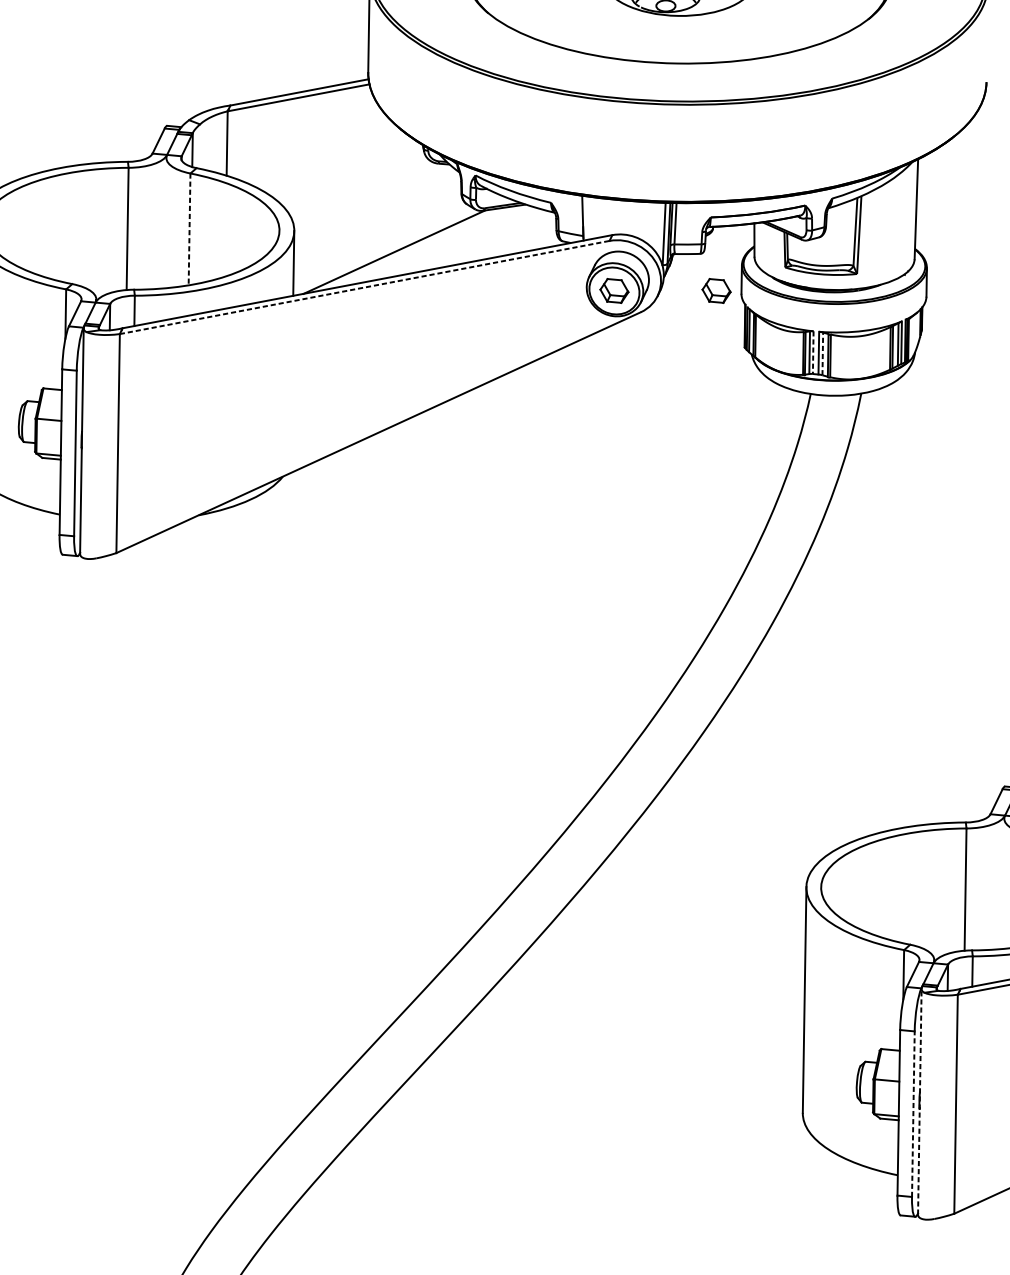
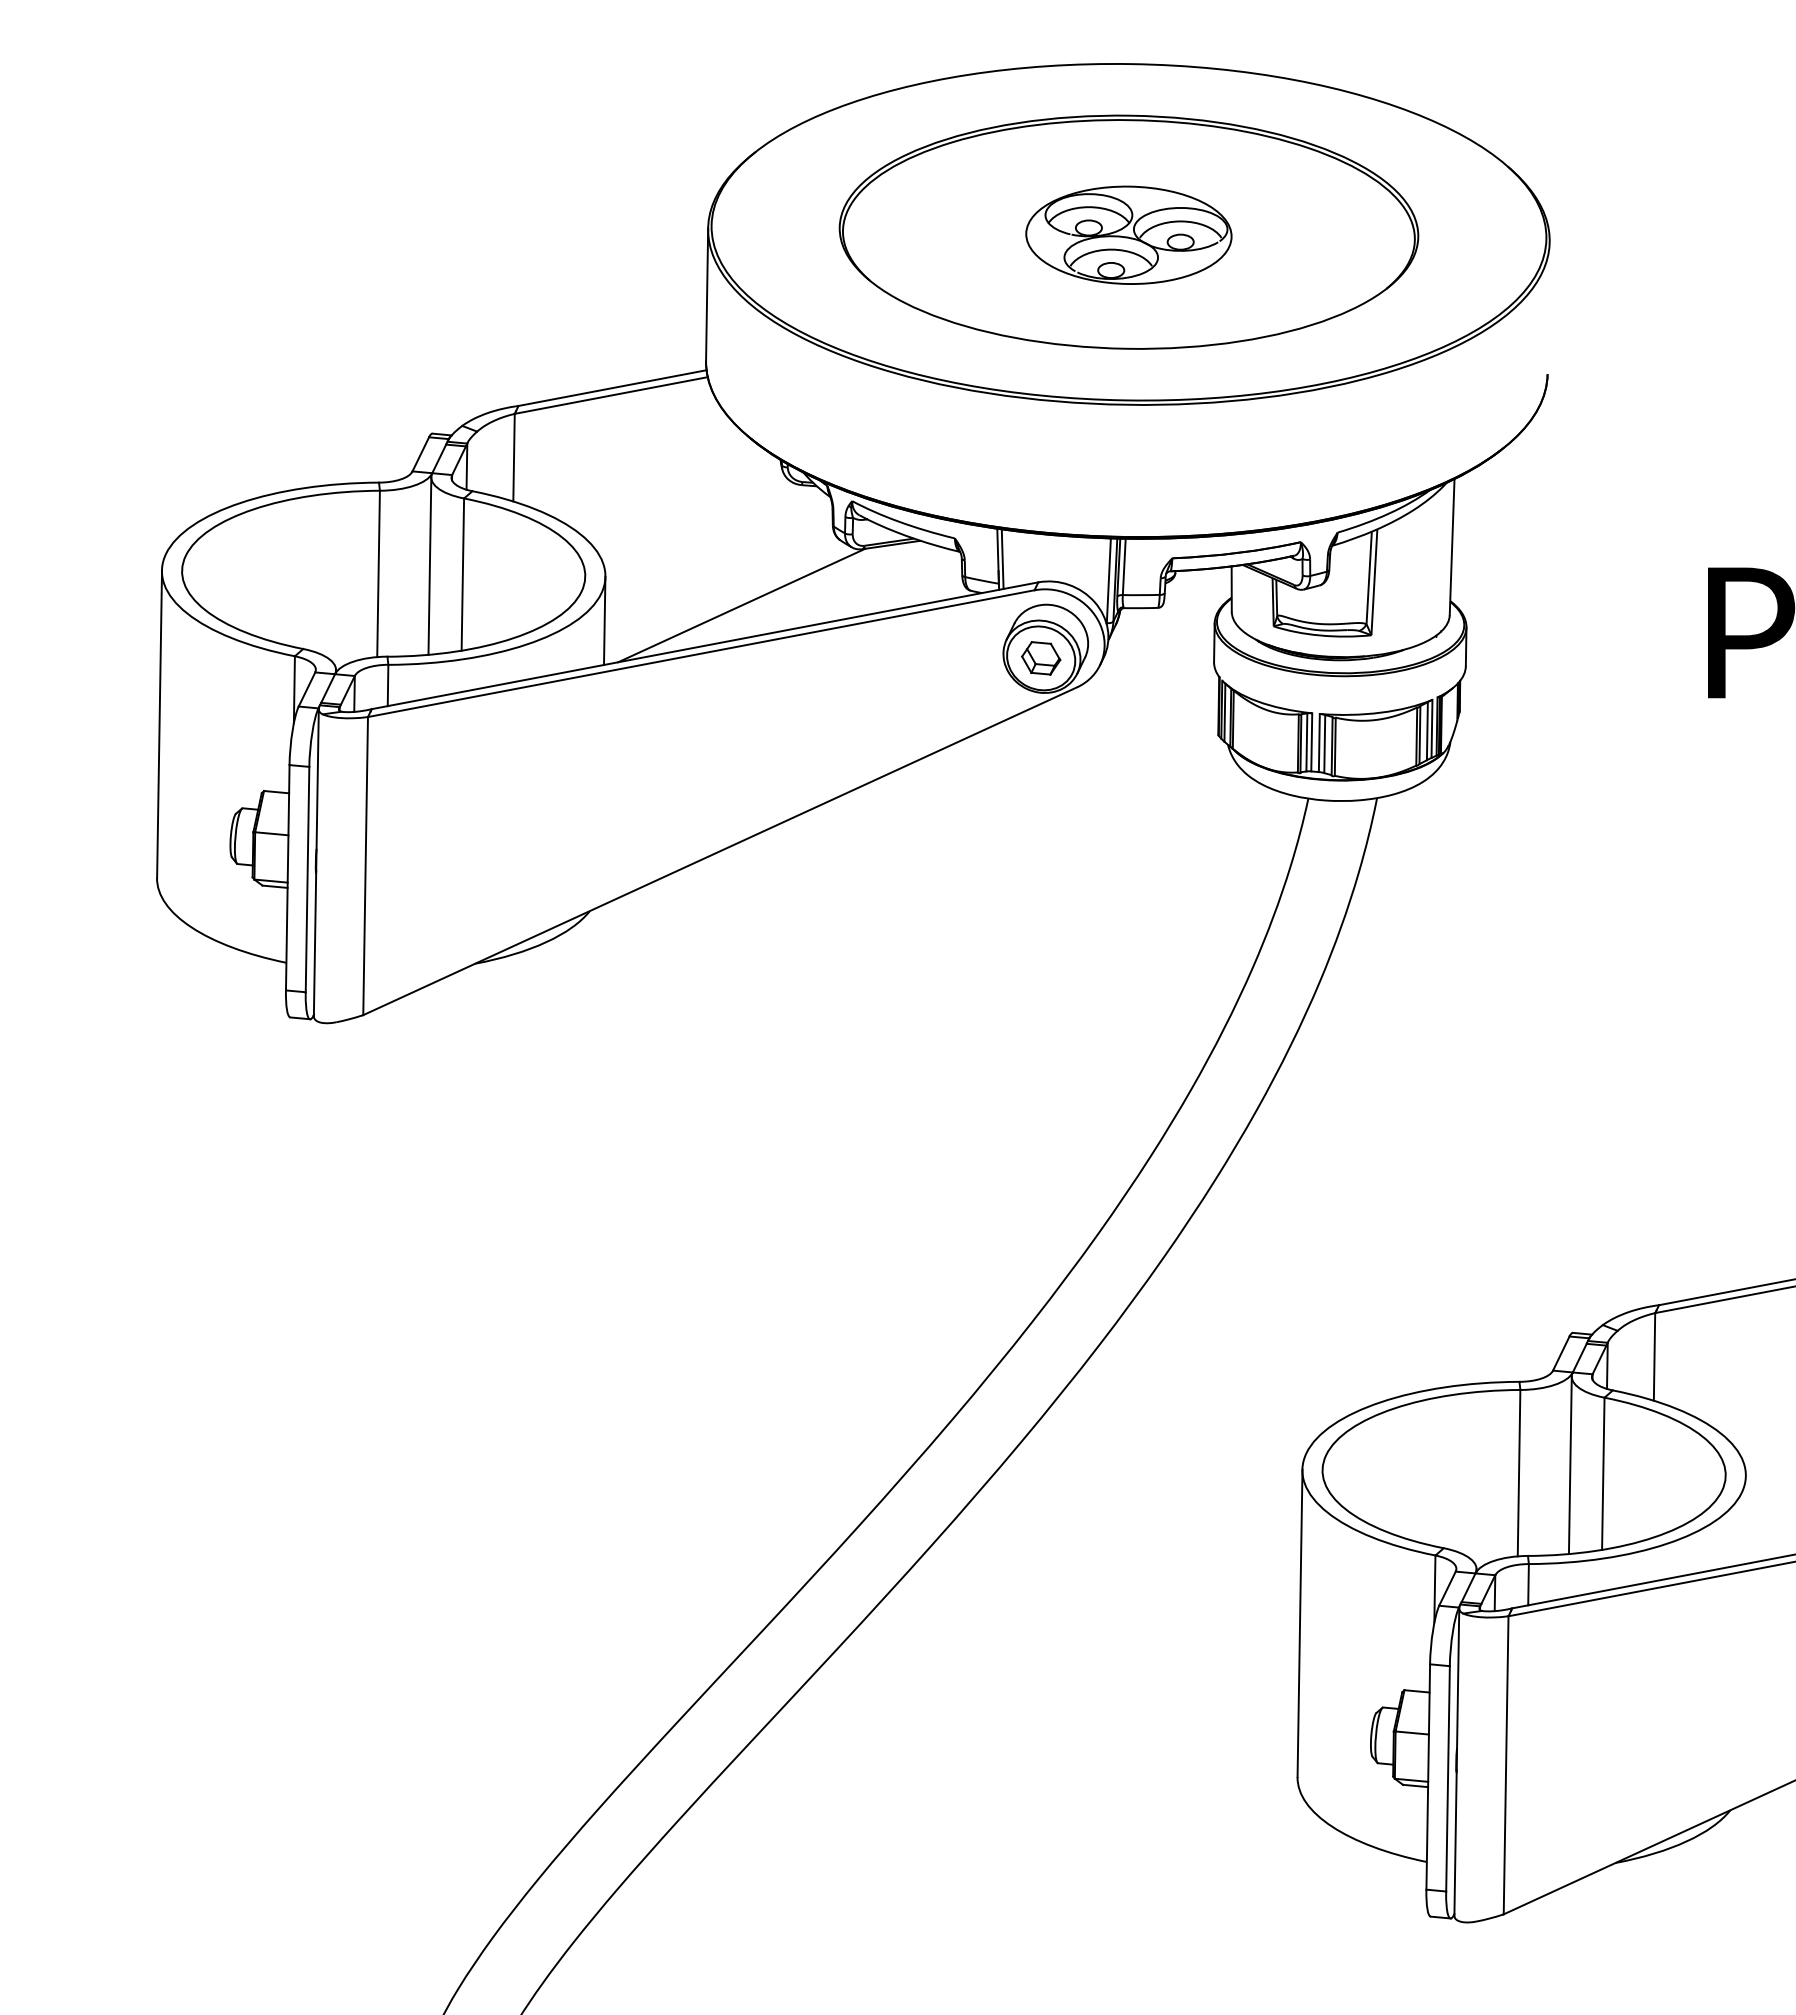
line: (586, 218) -> (1002, 559), added
line: (165, 222) -> (429, 565), added
line: (189, 230) -> (462, 575), dashed -> solid
line: (364, 287) -> (701, 653), dashed -> solid
part: (716, 291) -> (1180, 658), removed
line: (813, 352) -> (1311, 742), dashed -> solid
line: (822, 353) -> (1324, 743), dashed -> solid
line: (1002, 883) -> (1569, 1465), added
line: (919, 1101) -> (1456, 1761), dashed -> solid
line: (913, 1113) -> (1448, 1778), dashed -> solid

